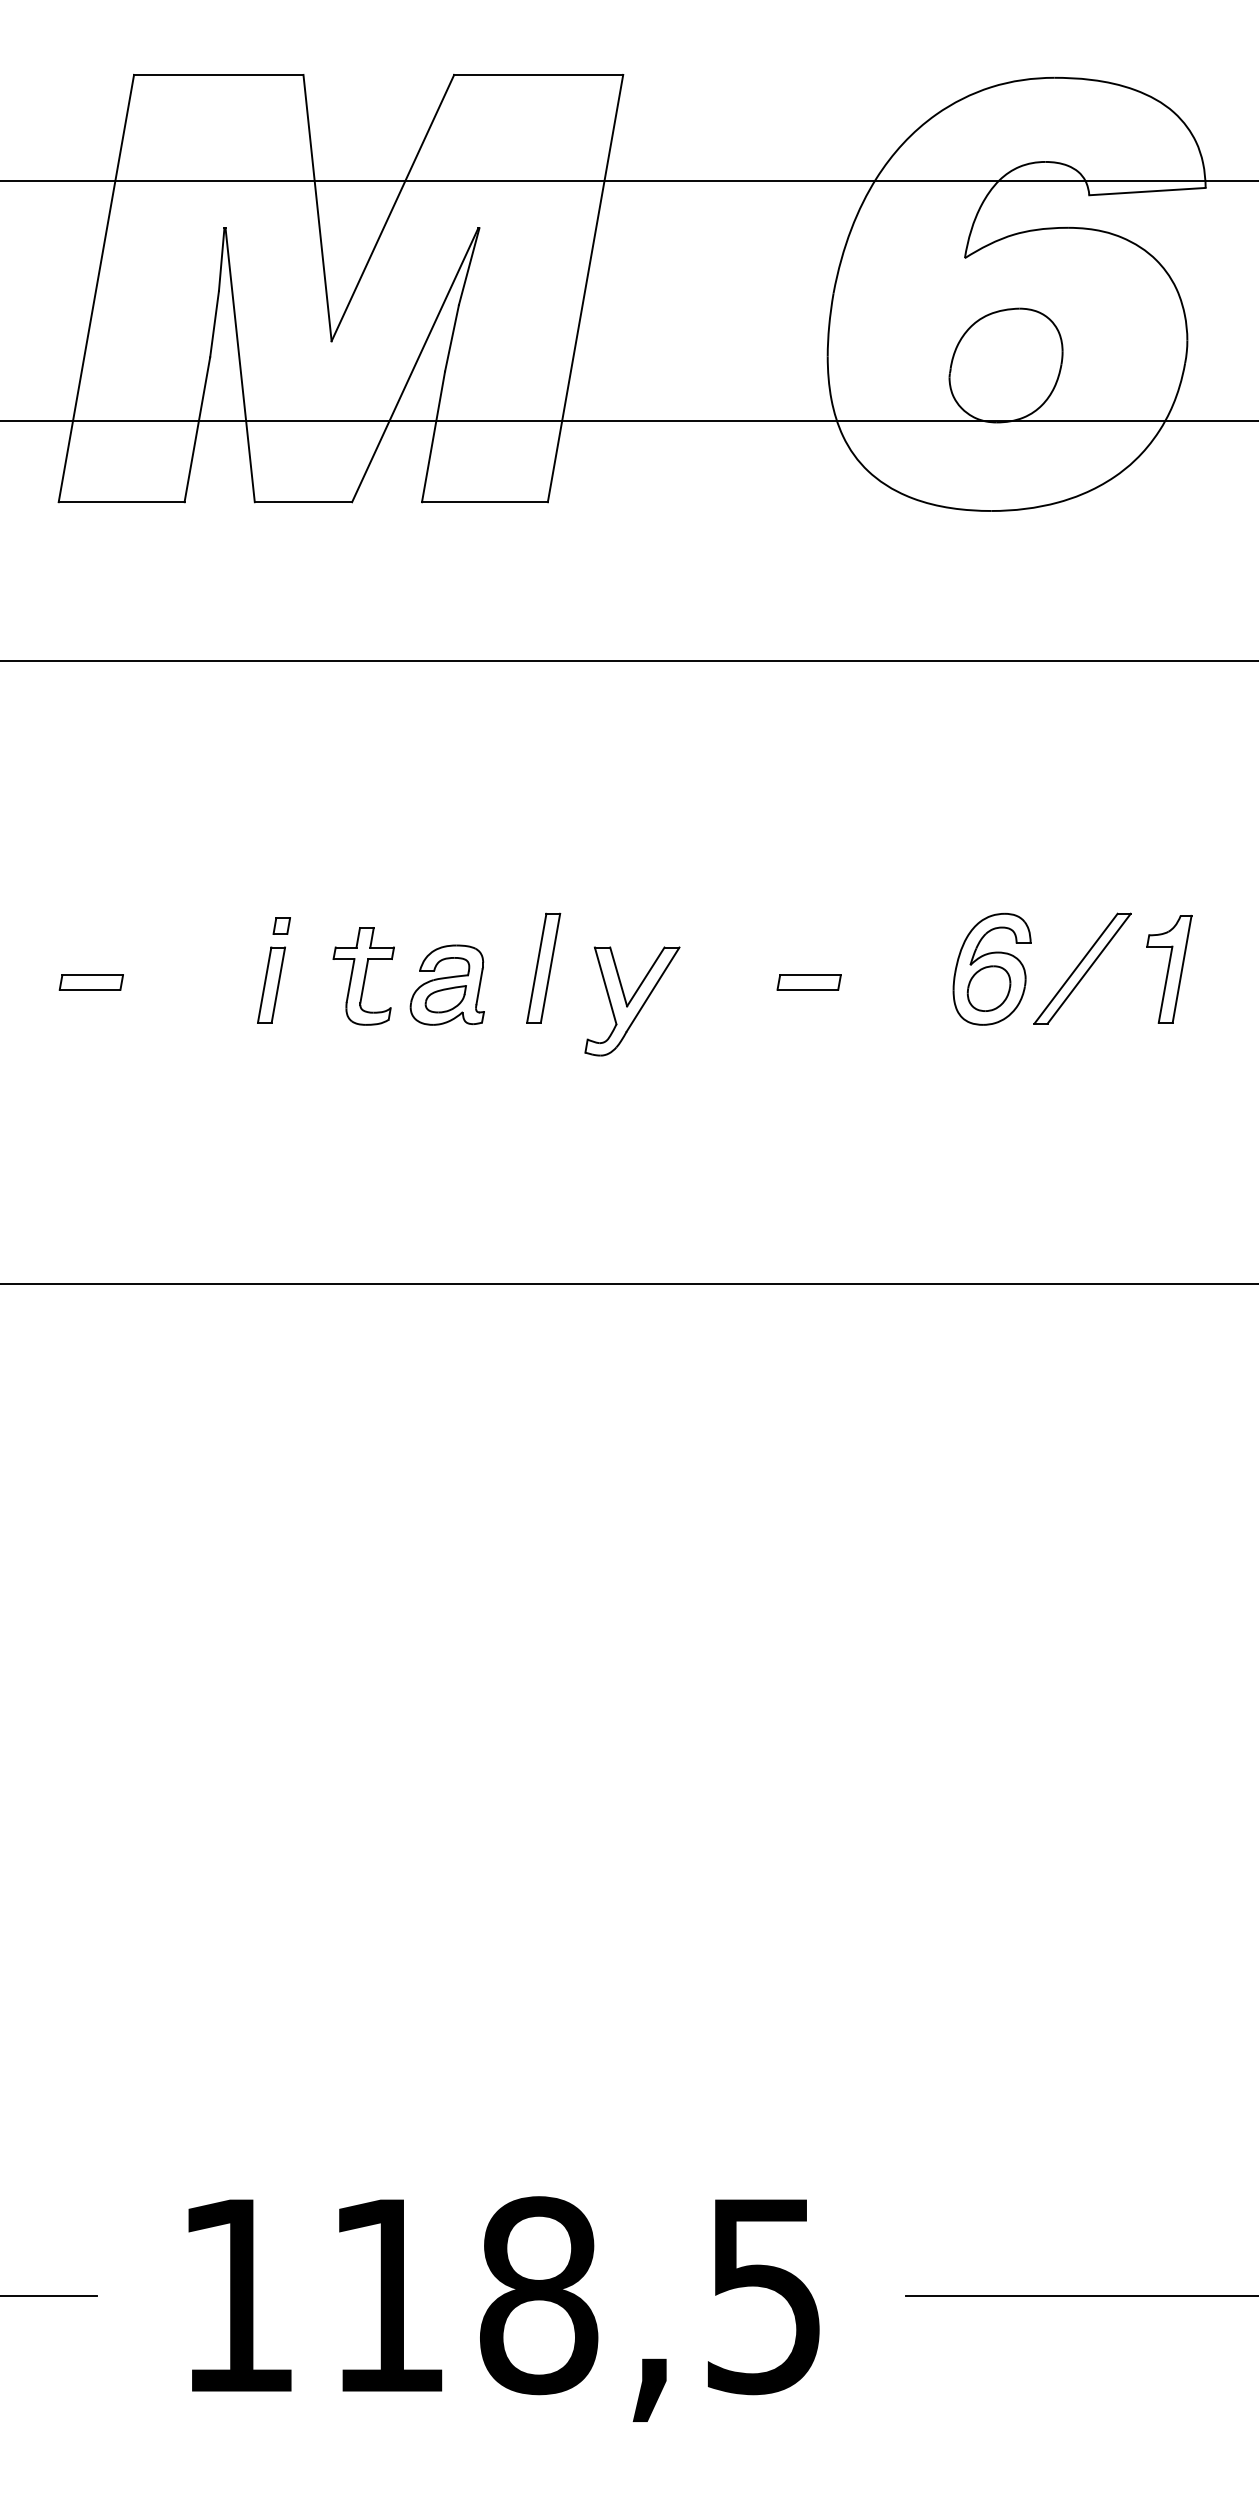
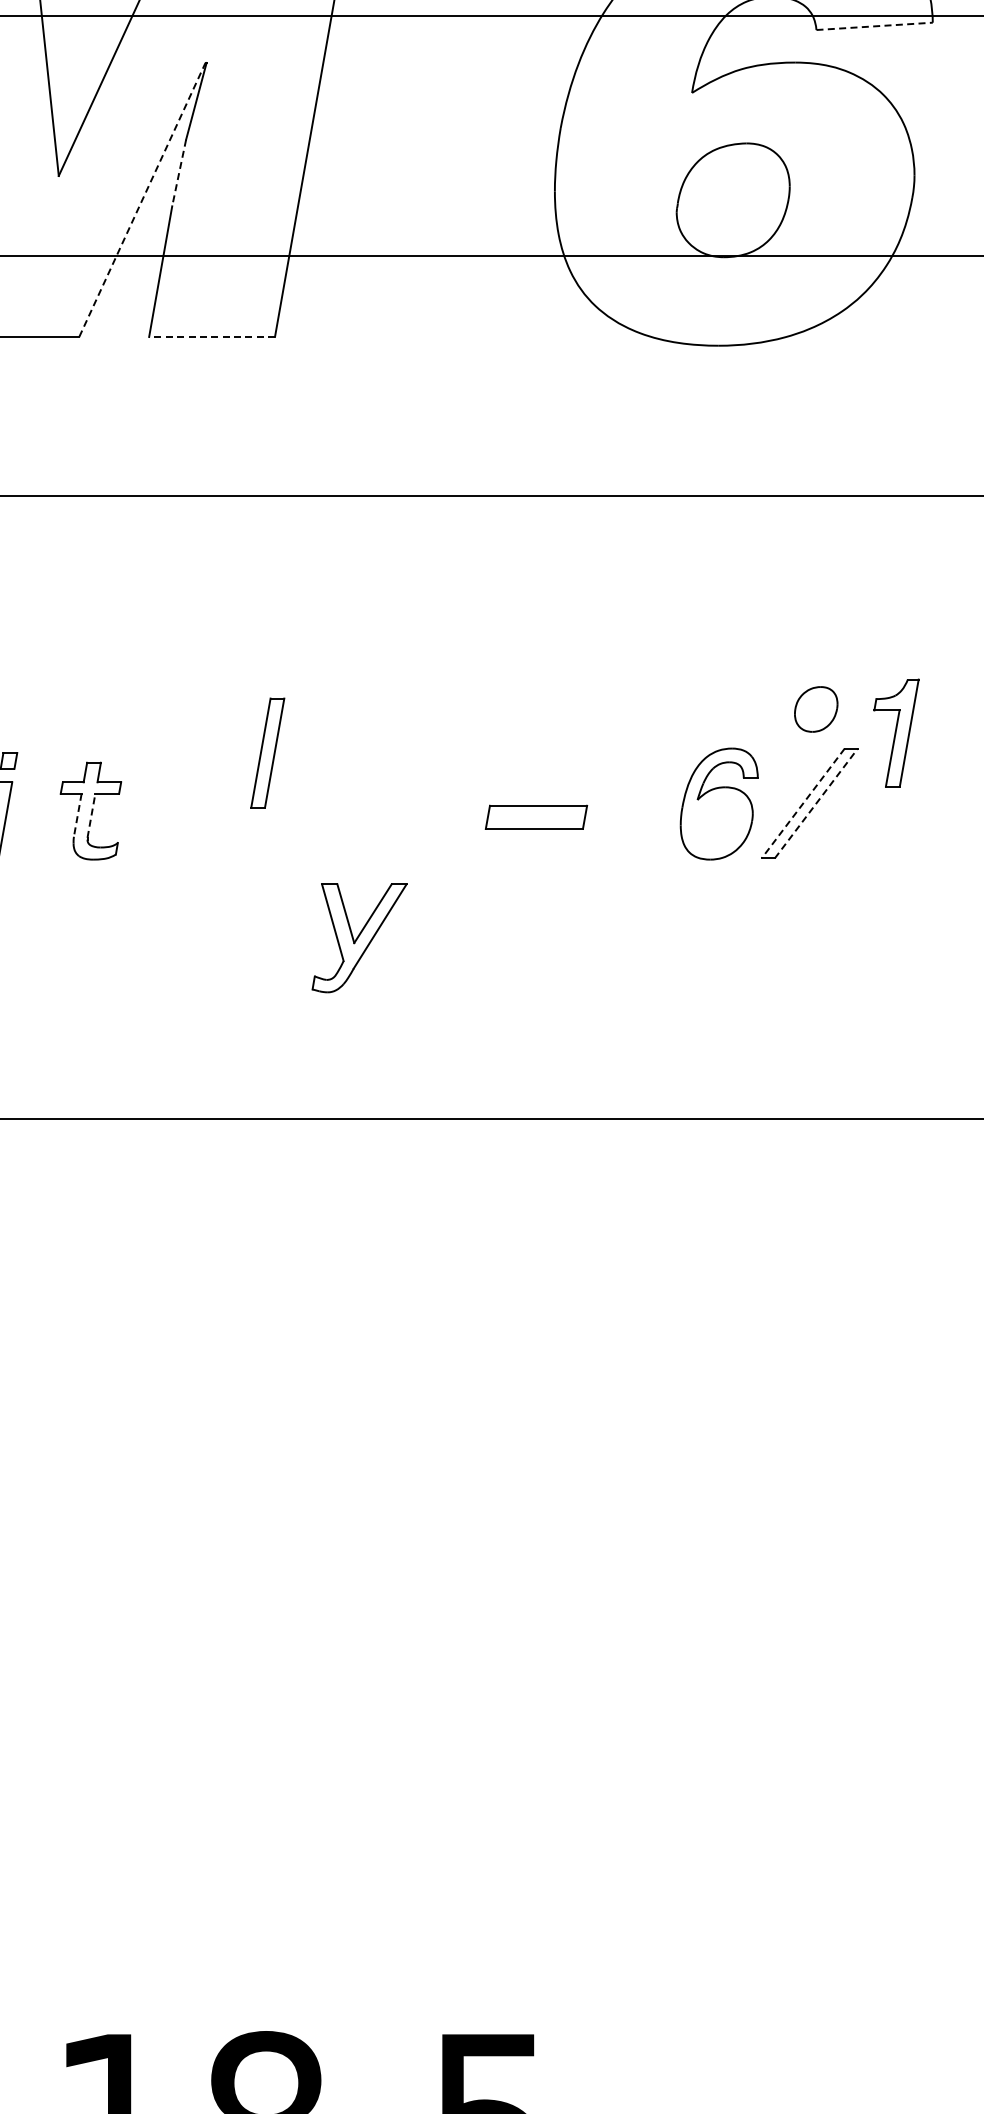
line: (1147, 191) -> (874, 26), solid -> dashed
line: (451, 338) -> (178, 173), solid -> dashed
line: (415, 365) -> (142, 200), solid -> dashed
line: (484, 502) -> (211, 337), solid -> dashed
part: (543, 967) -> (267, 752), moved
line: (1076, 968) -> (803, 803), solid -> dashed
line: (1089, 968) -> (816, 803), solid -> dashed
part: (1169, 969) -> (896, 733), moved
line: (350, 980) -> (77, 815), solid -> dashed
line: (364, 980) -> (91, 815), solid -> dashed
part: (808, 982) -> (535, 817), size x1.6
part: (446, 984) -> (173, 819), removed
part: (988, 988) -> (815, 709), moved
part: (632, 1001) -> (359, 938), moved

